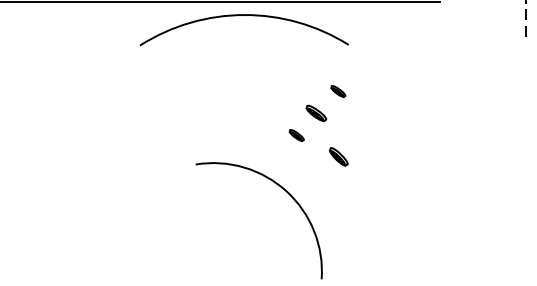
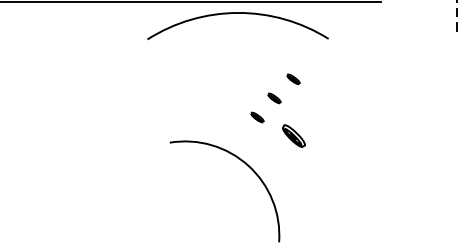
arc: (243, 15) -> (237, 13), moved
part: (316, 113) -> (274, 98), size x0.71
part: (338, 156) -> (293, 135), size x1.43

